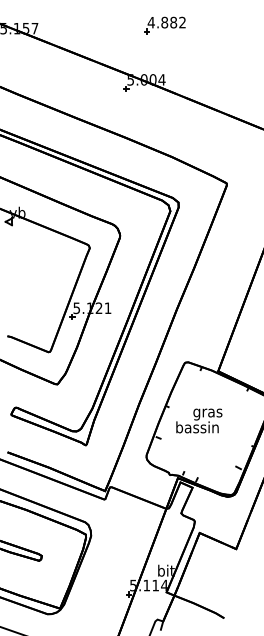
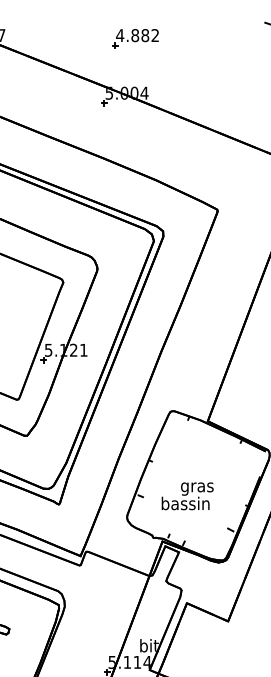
part: (164, 25) -> (134, 38), moved
text: (199, 420) -> (187, 495), moved

